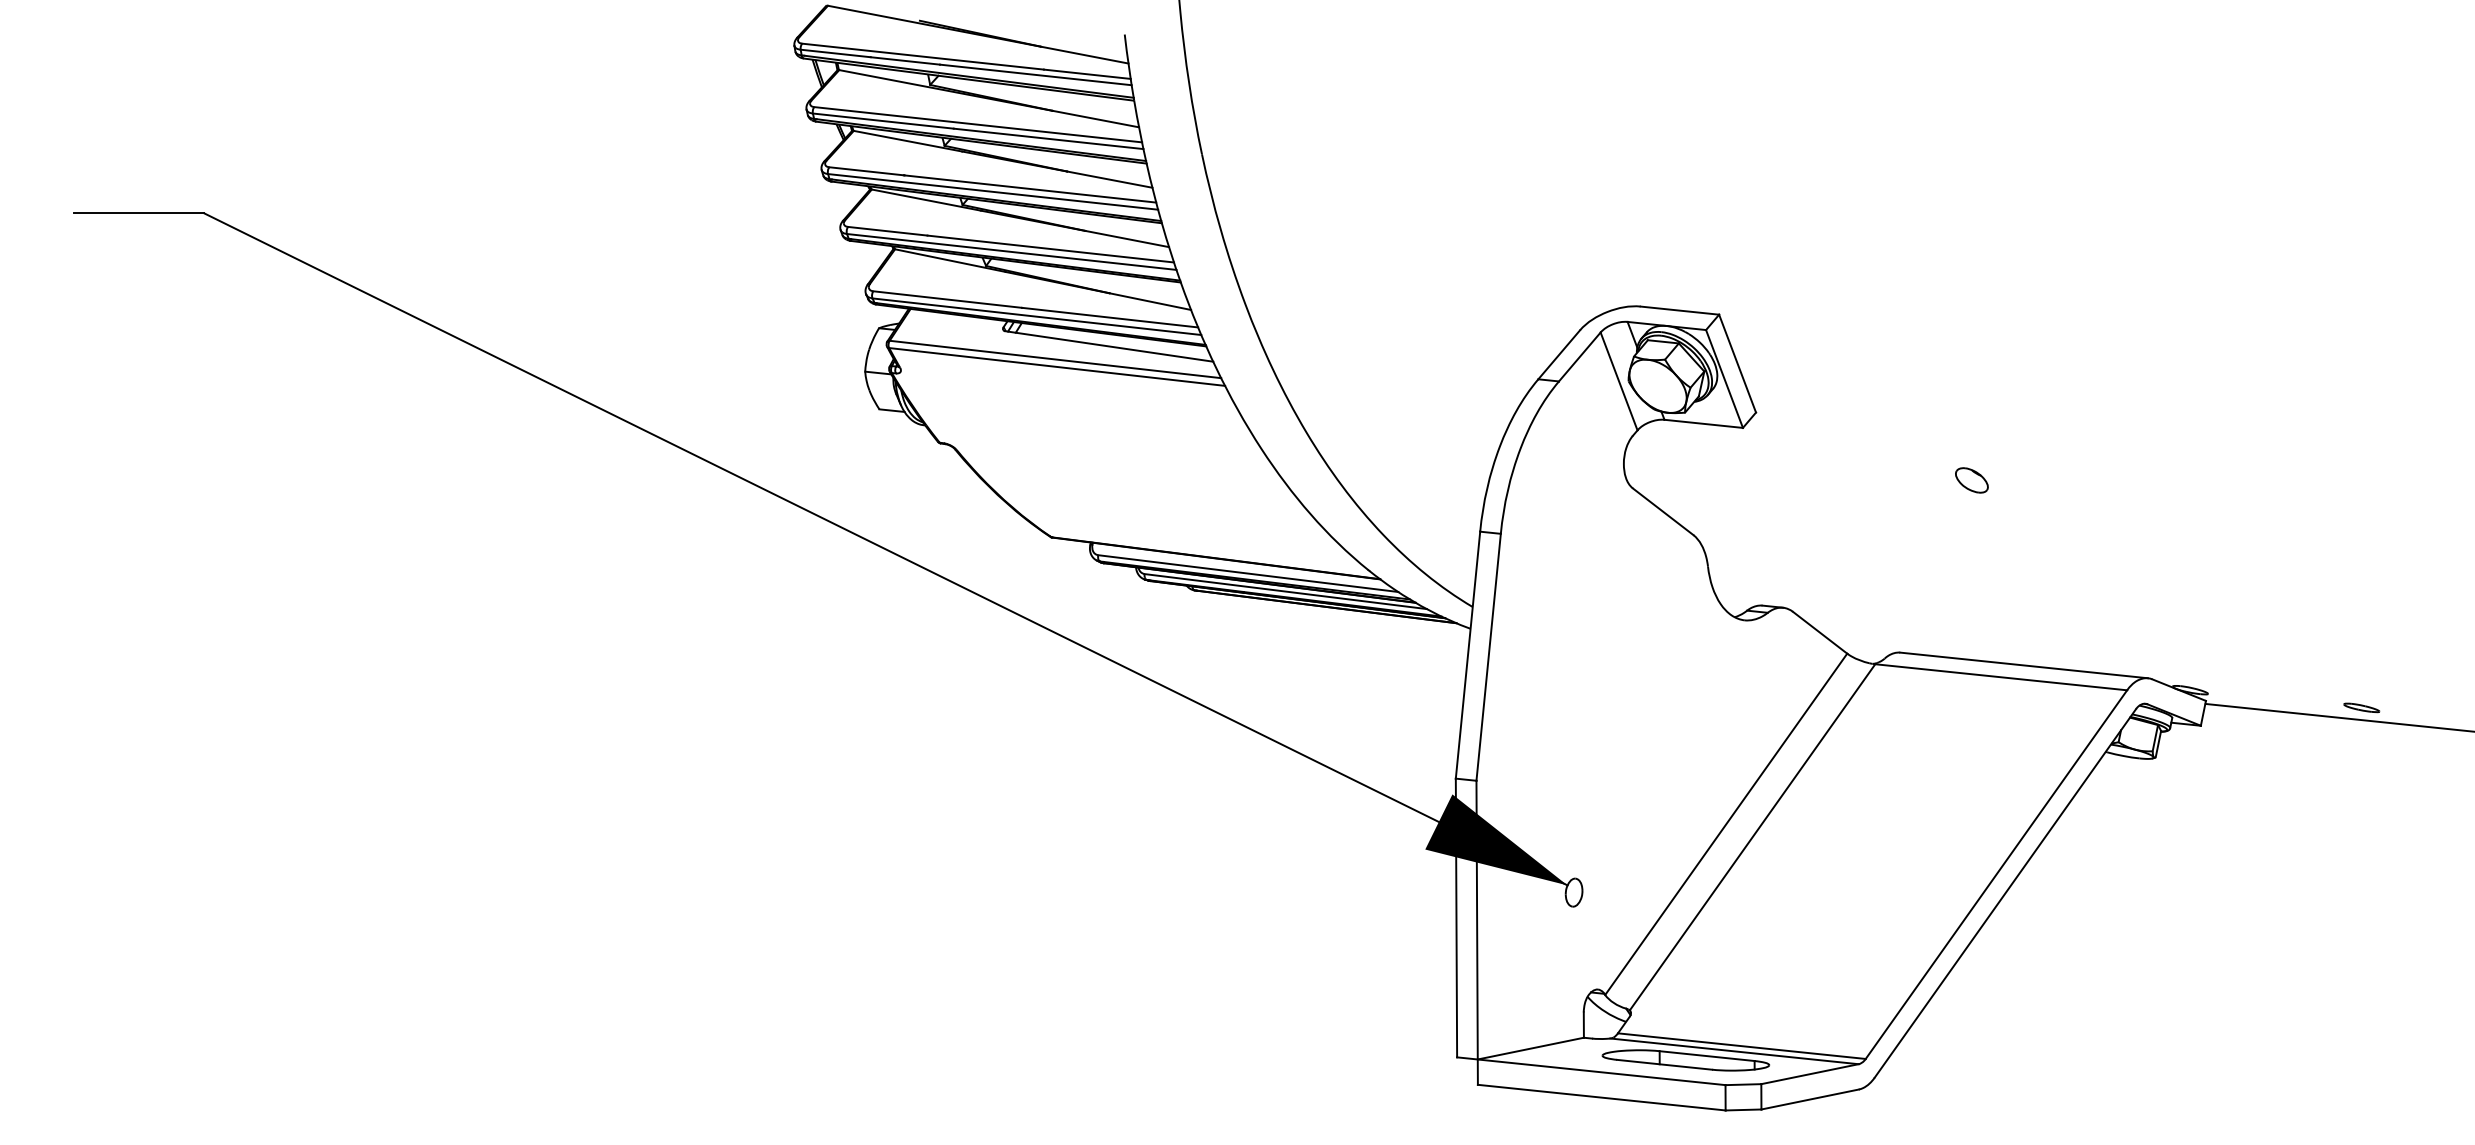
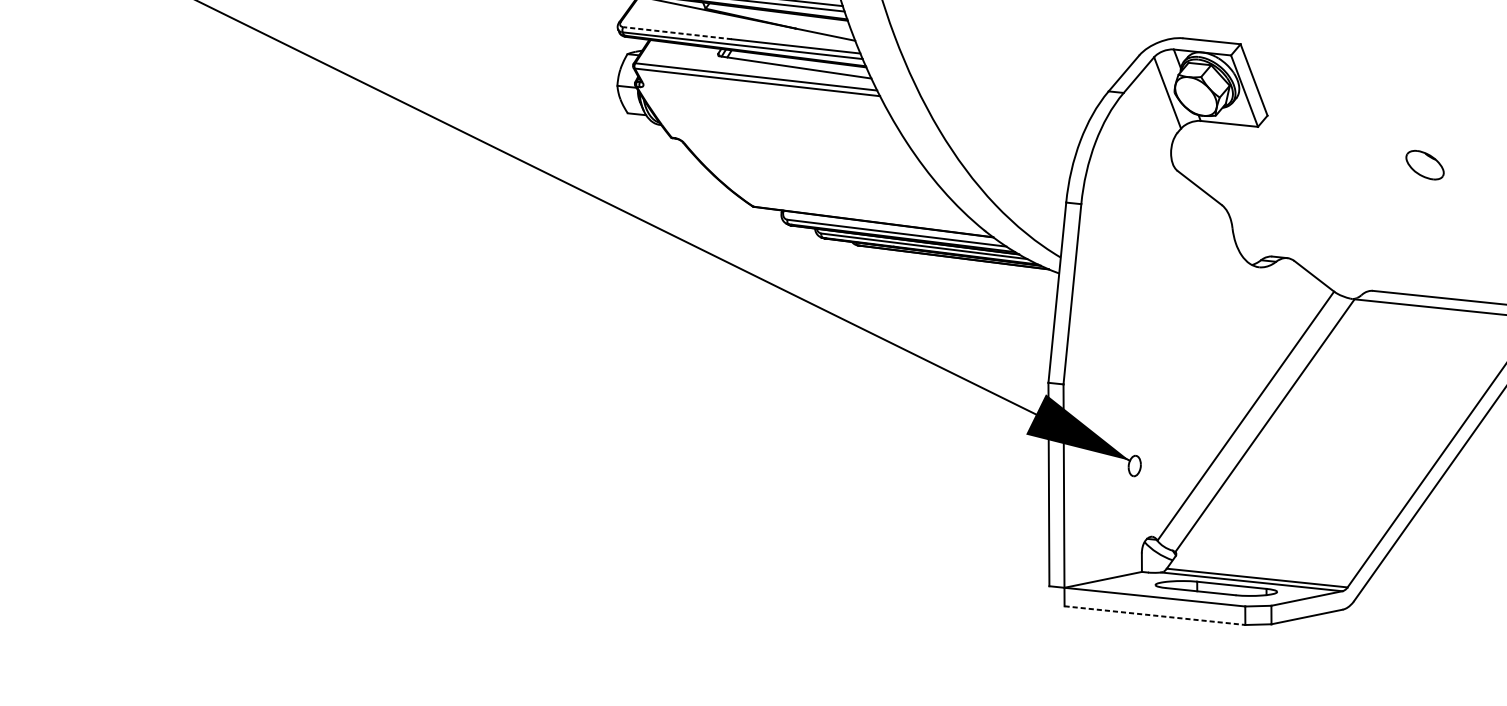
line: (947, 299) -> (677, 33), solid -> dashed
part: (1971, 480) -> (1424, 165), size x1.6
line: (1601, 1097) -> (1154, 615), solid -> dashed

